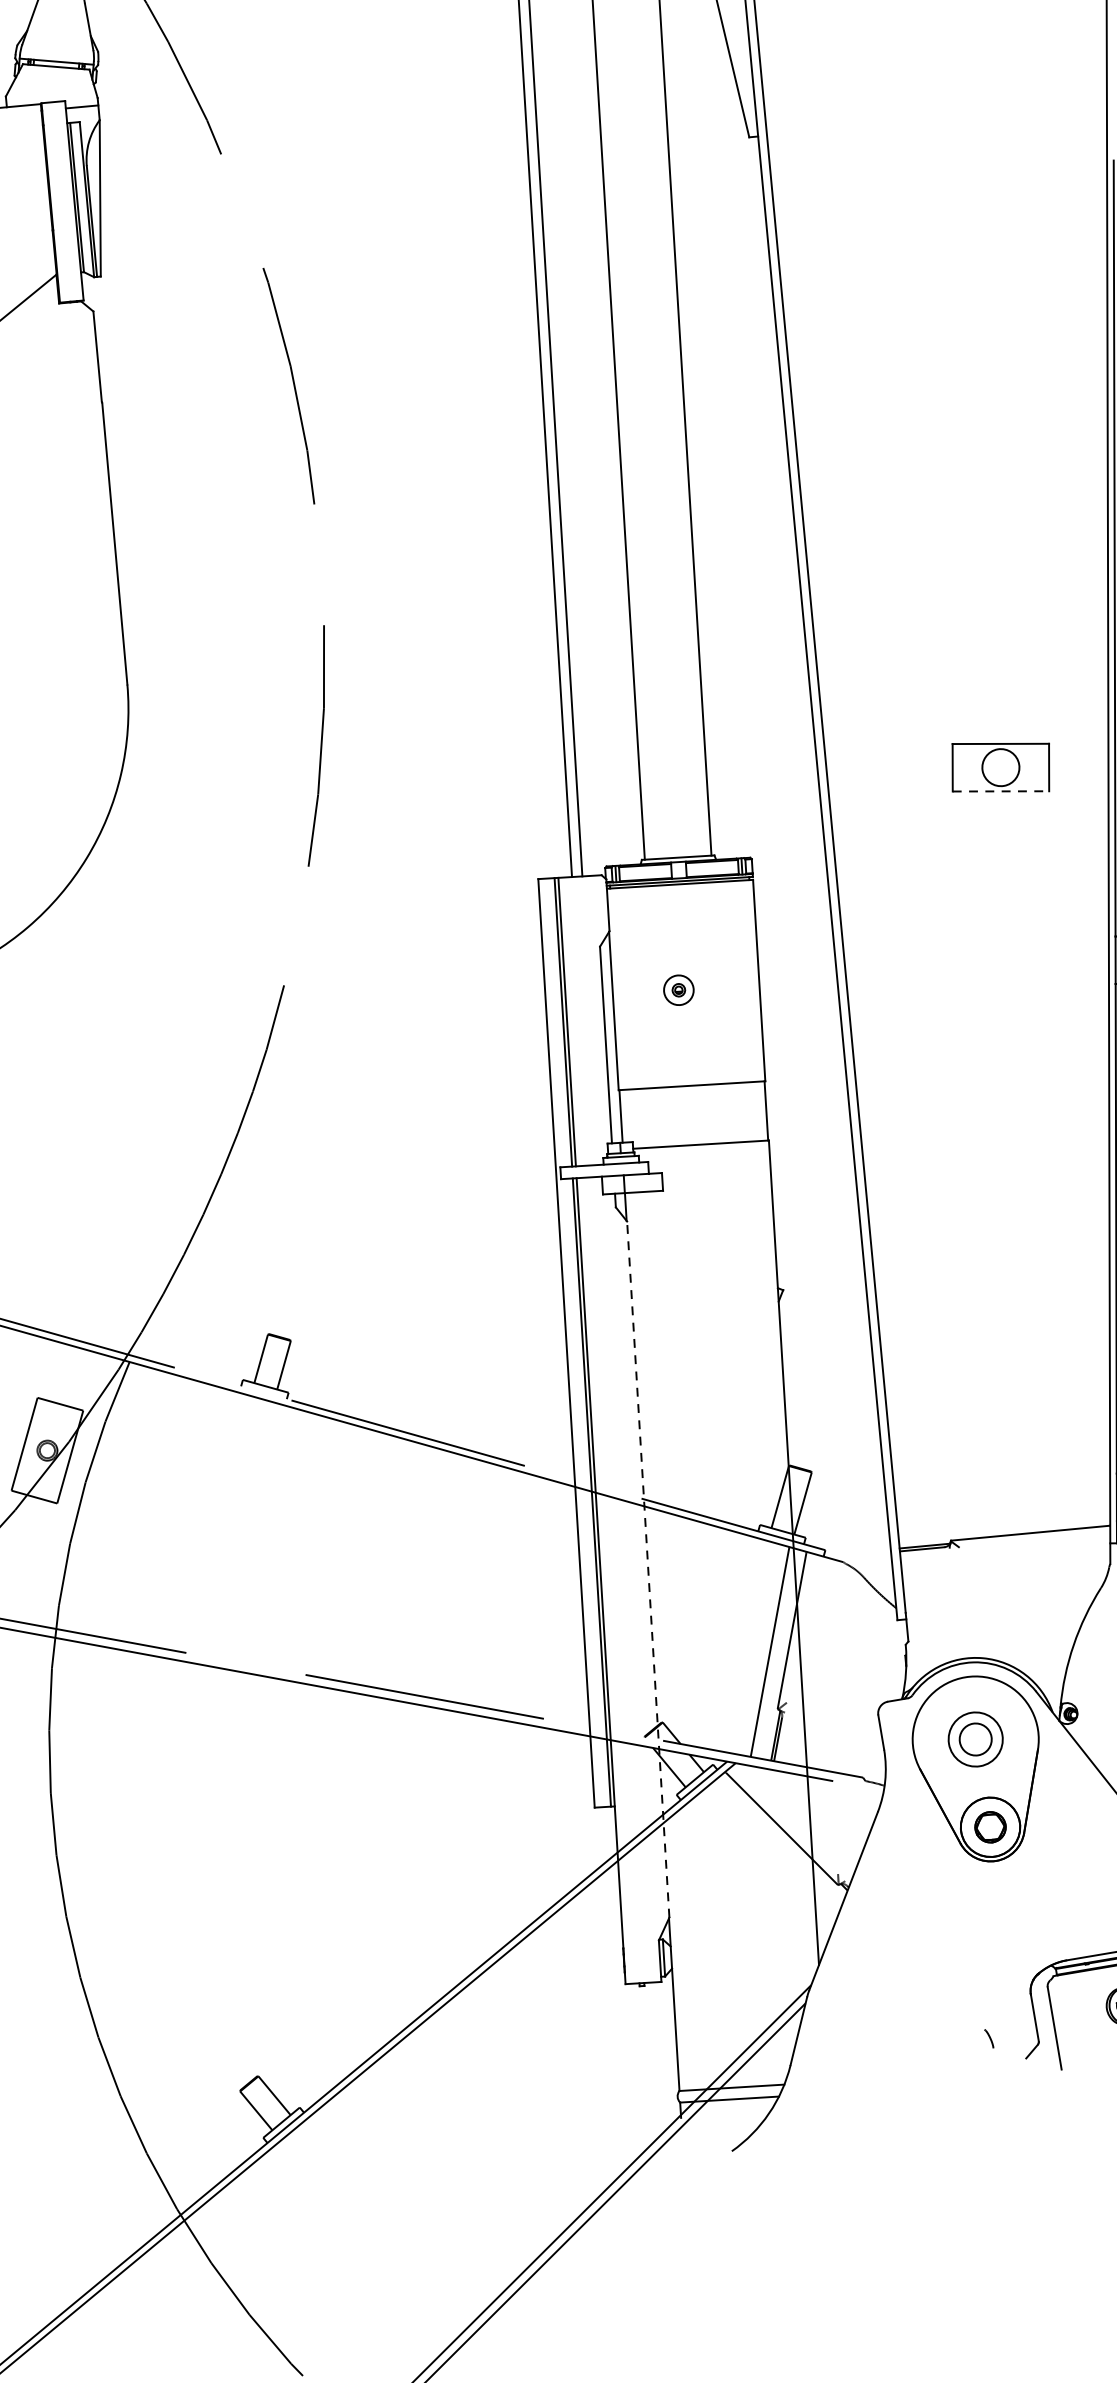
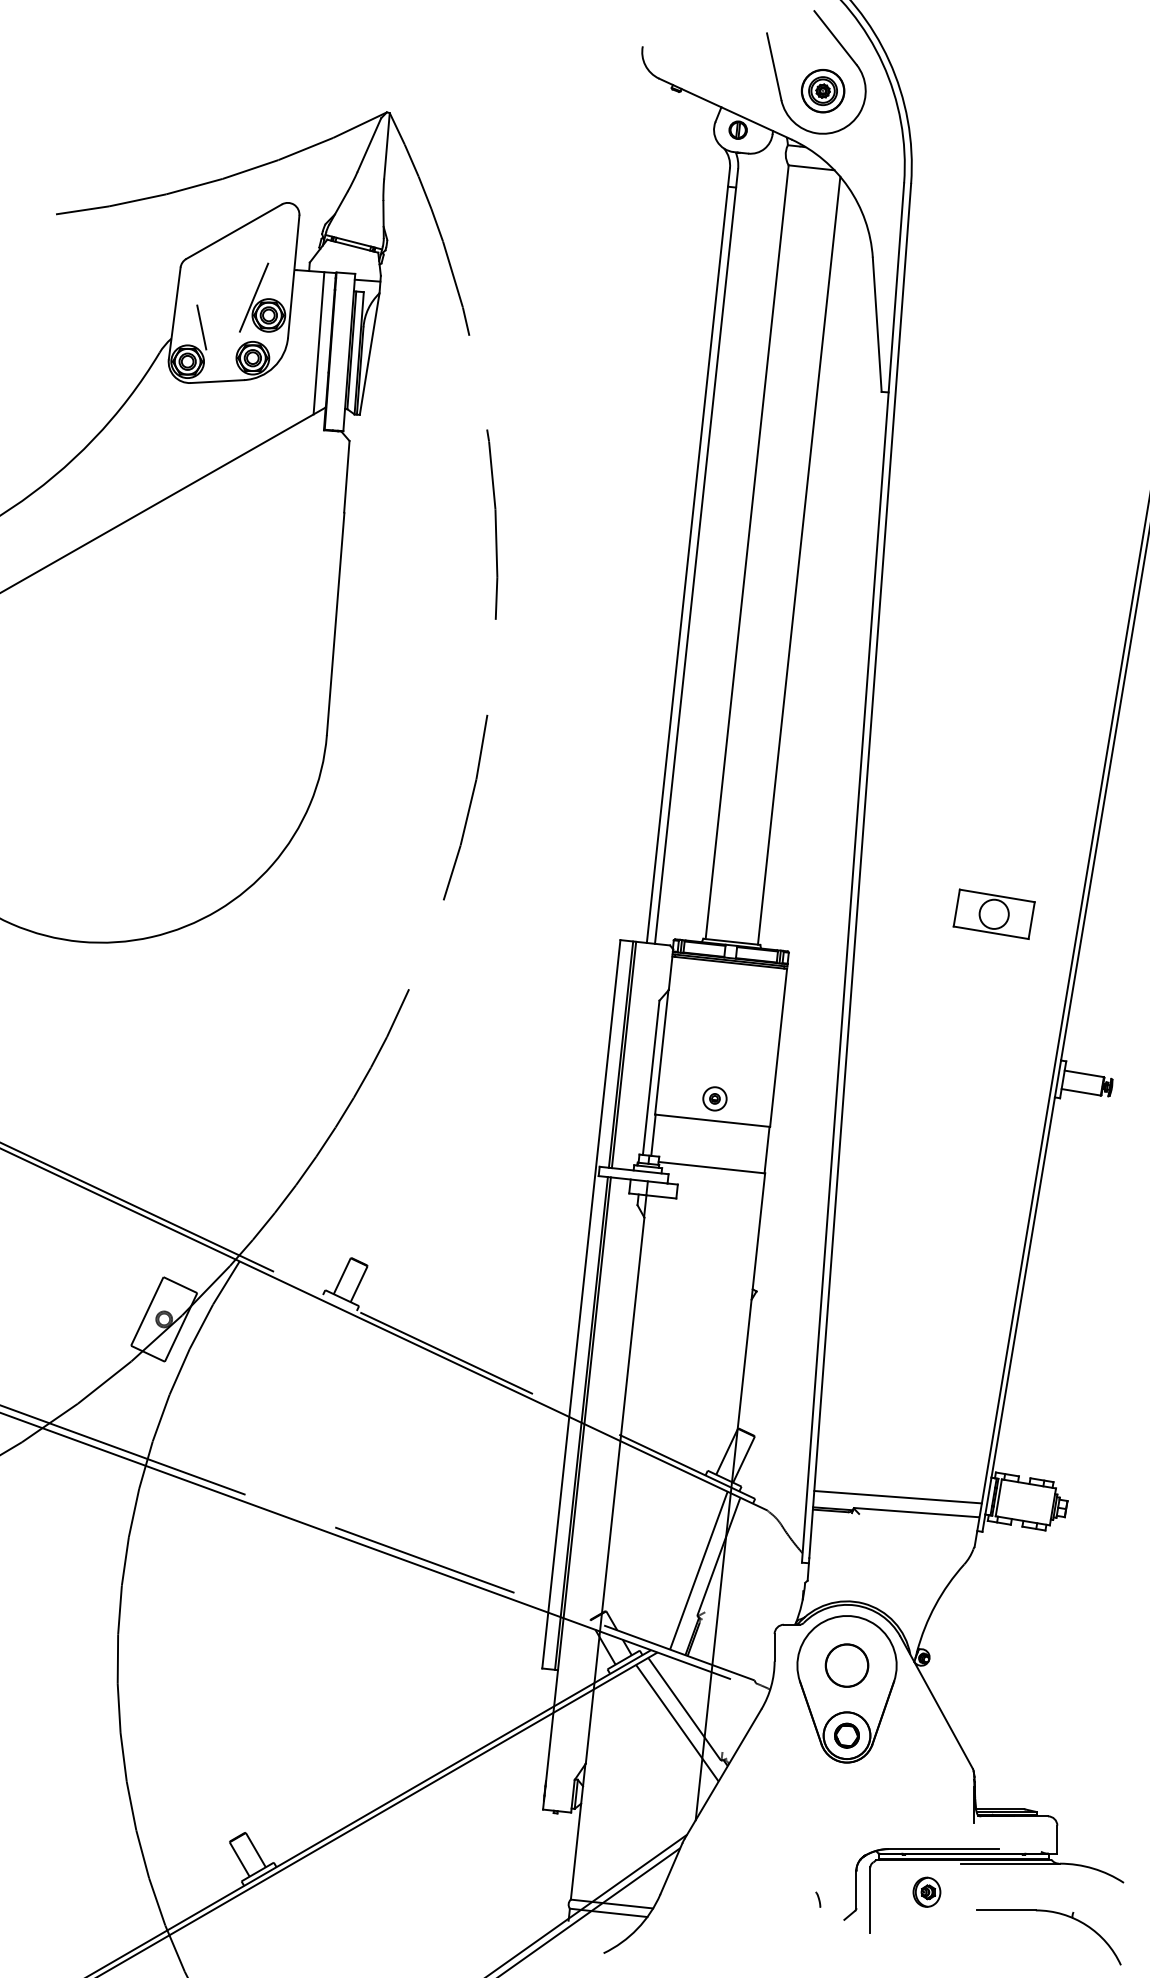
line: (33, 195) -> (318, 343), added
line: (1001, 790) -> (991, 932), dashed -> solid
part: (678, 989) -> (714, 1098), moved
line: (1003, 1517) -> (897, 1496), added
line: (648, 1569) -> (615, 1490), dashed -> solid
circle: (976, 1739) -> (847, 1665), size x1.67
line: (775, 1846) -> (677, 1722), added

